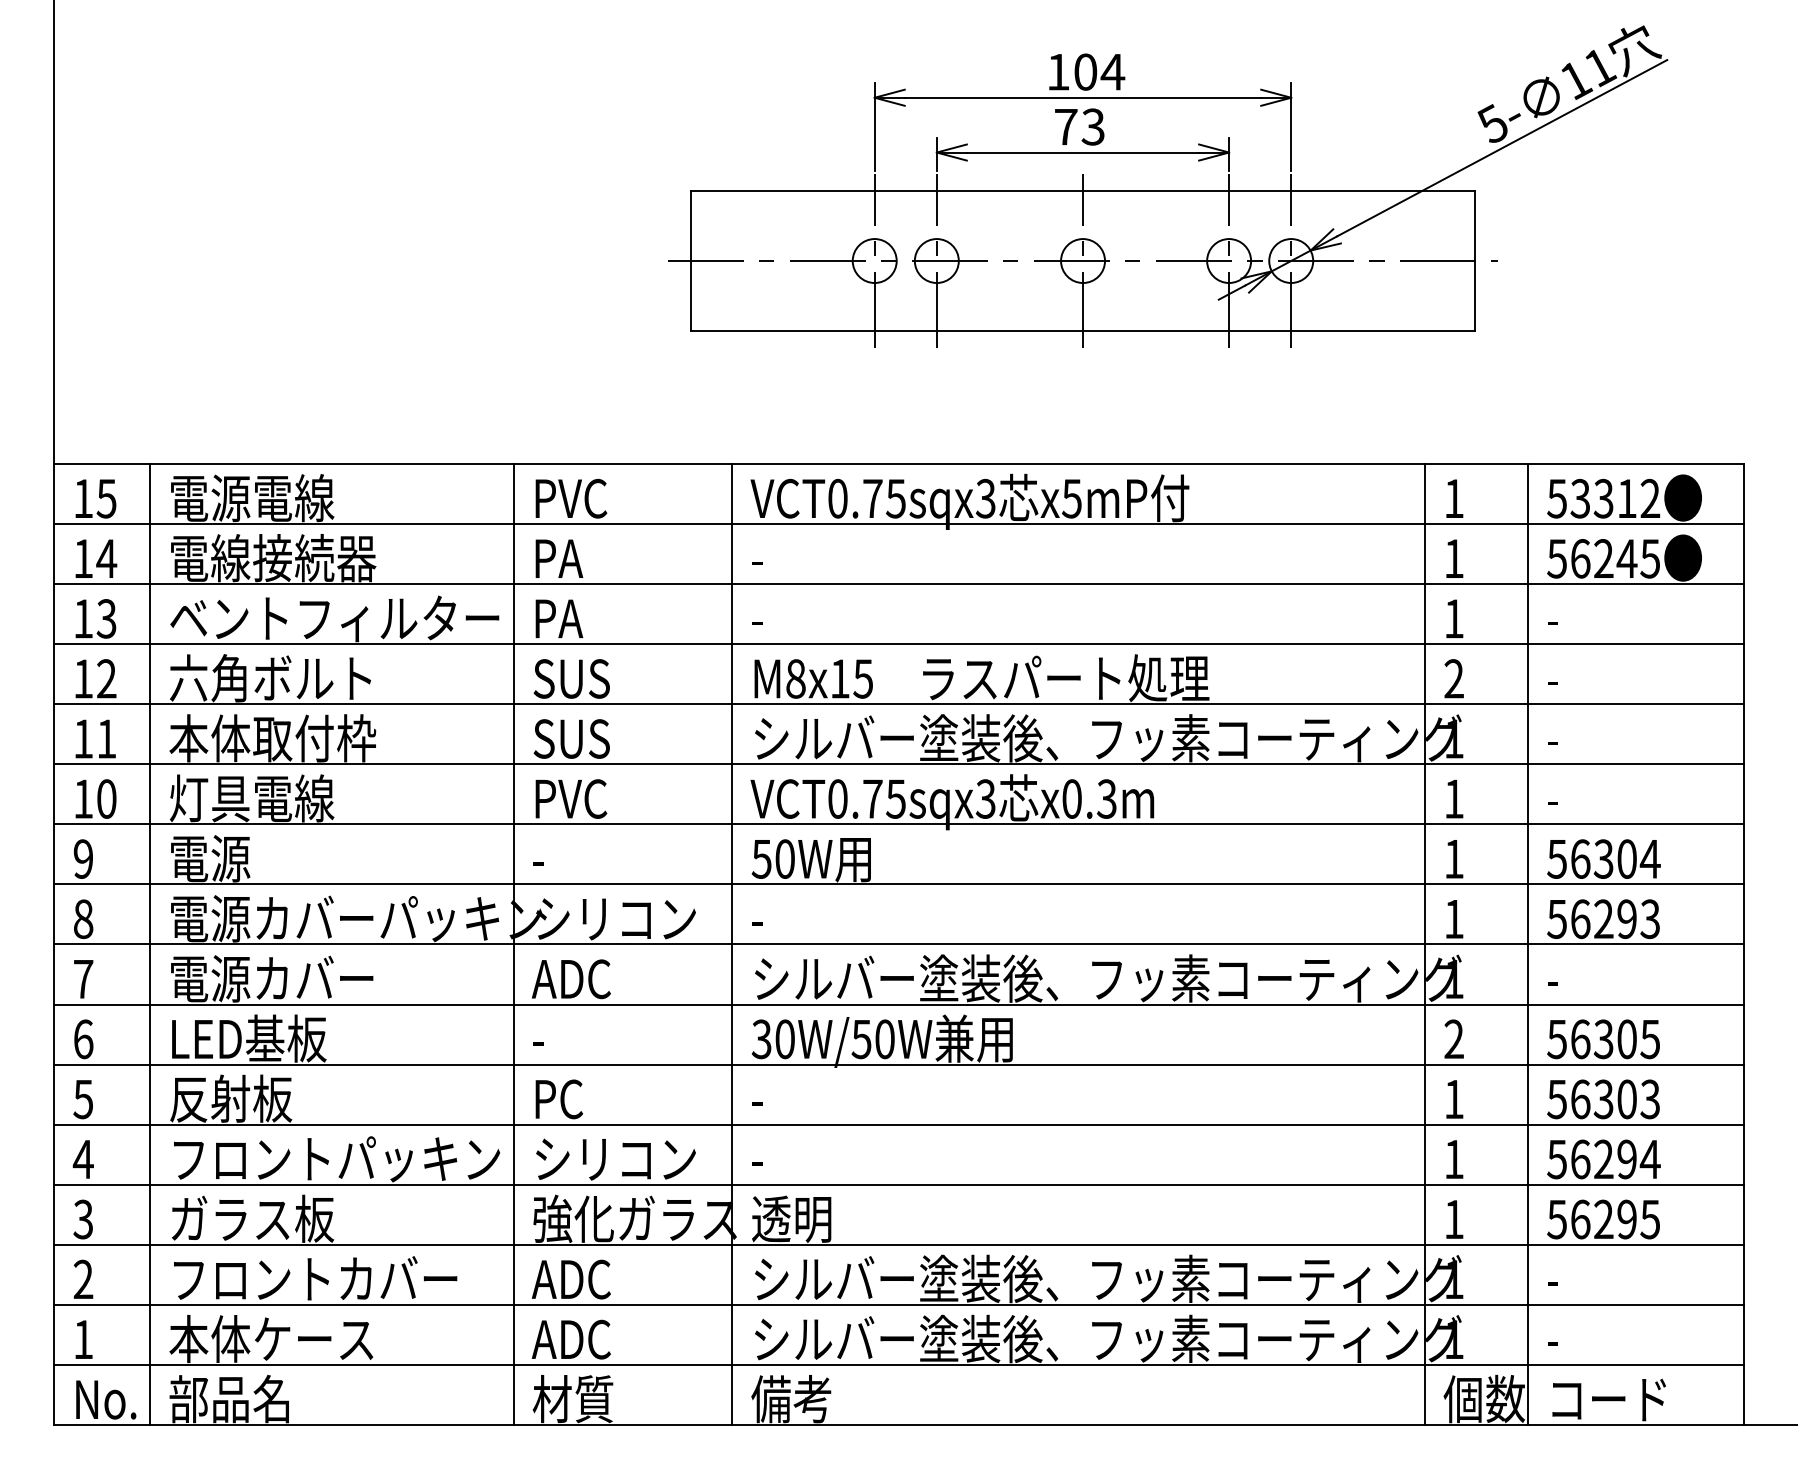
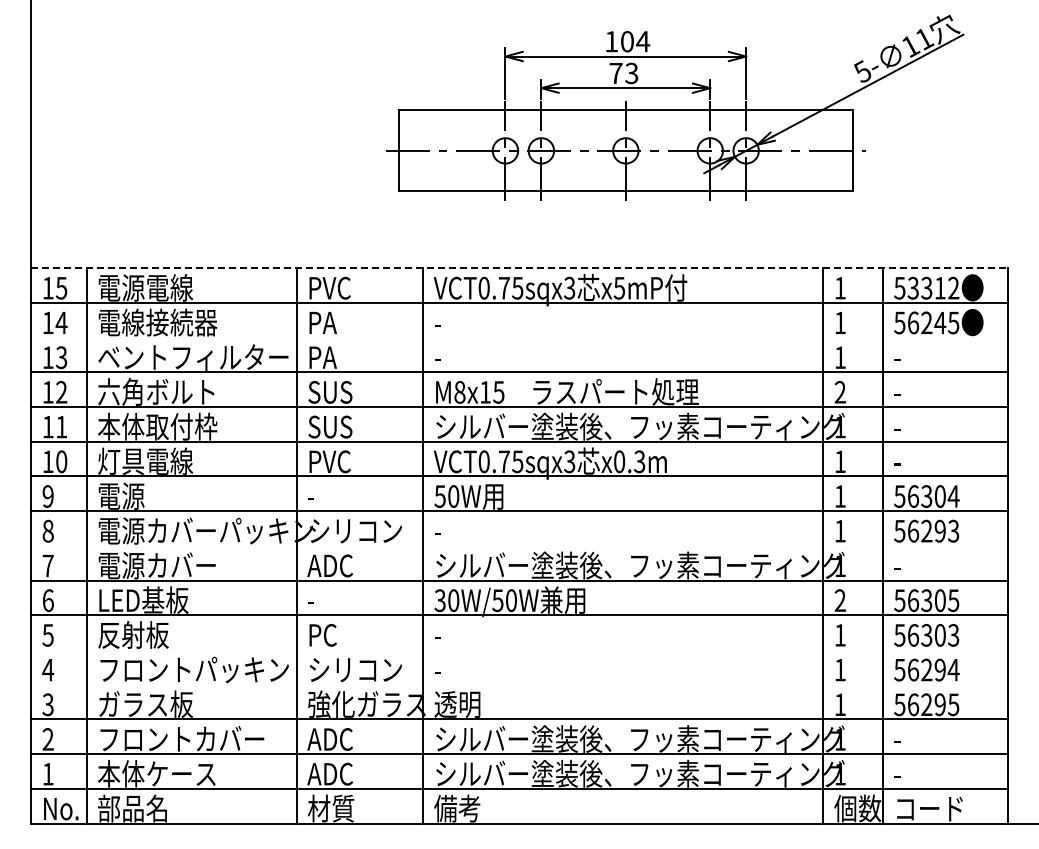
line: (899, 464) -> (519, 268), solid -> dashed
line: (899, 583) -> (519, 337), removed
line: (899, 943) -> (519, 545), removed
line: (899, 1123) -> (519, 649), removed
line: (899, 1184) -> (519, 684), removed

